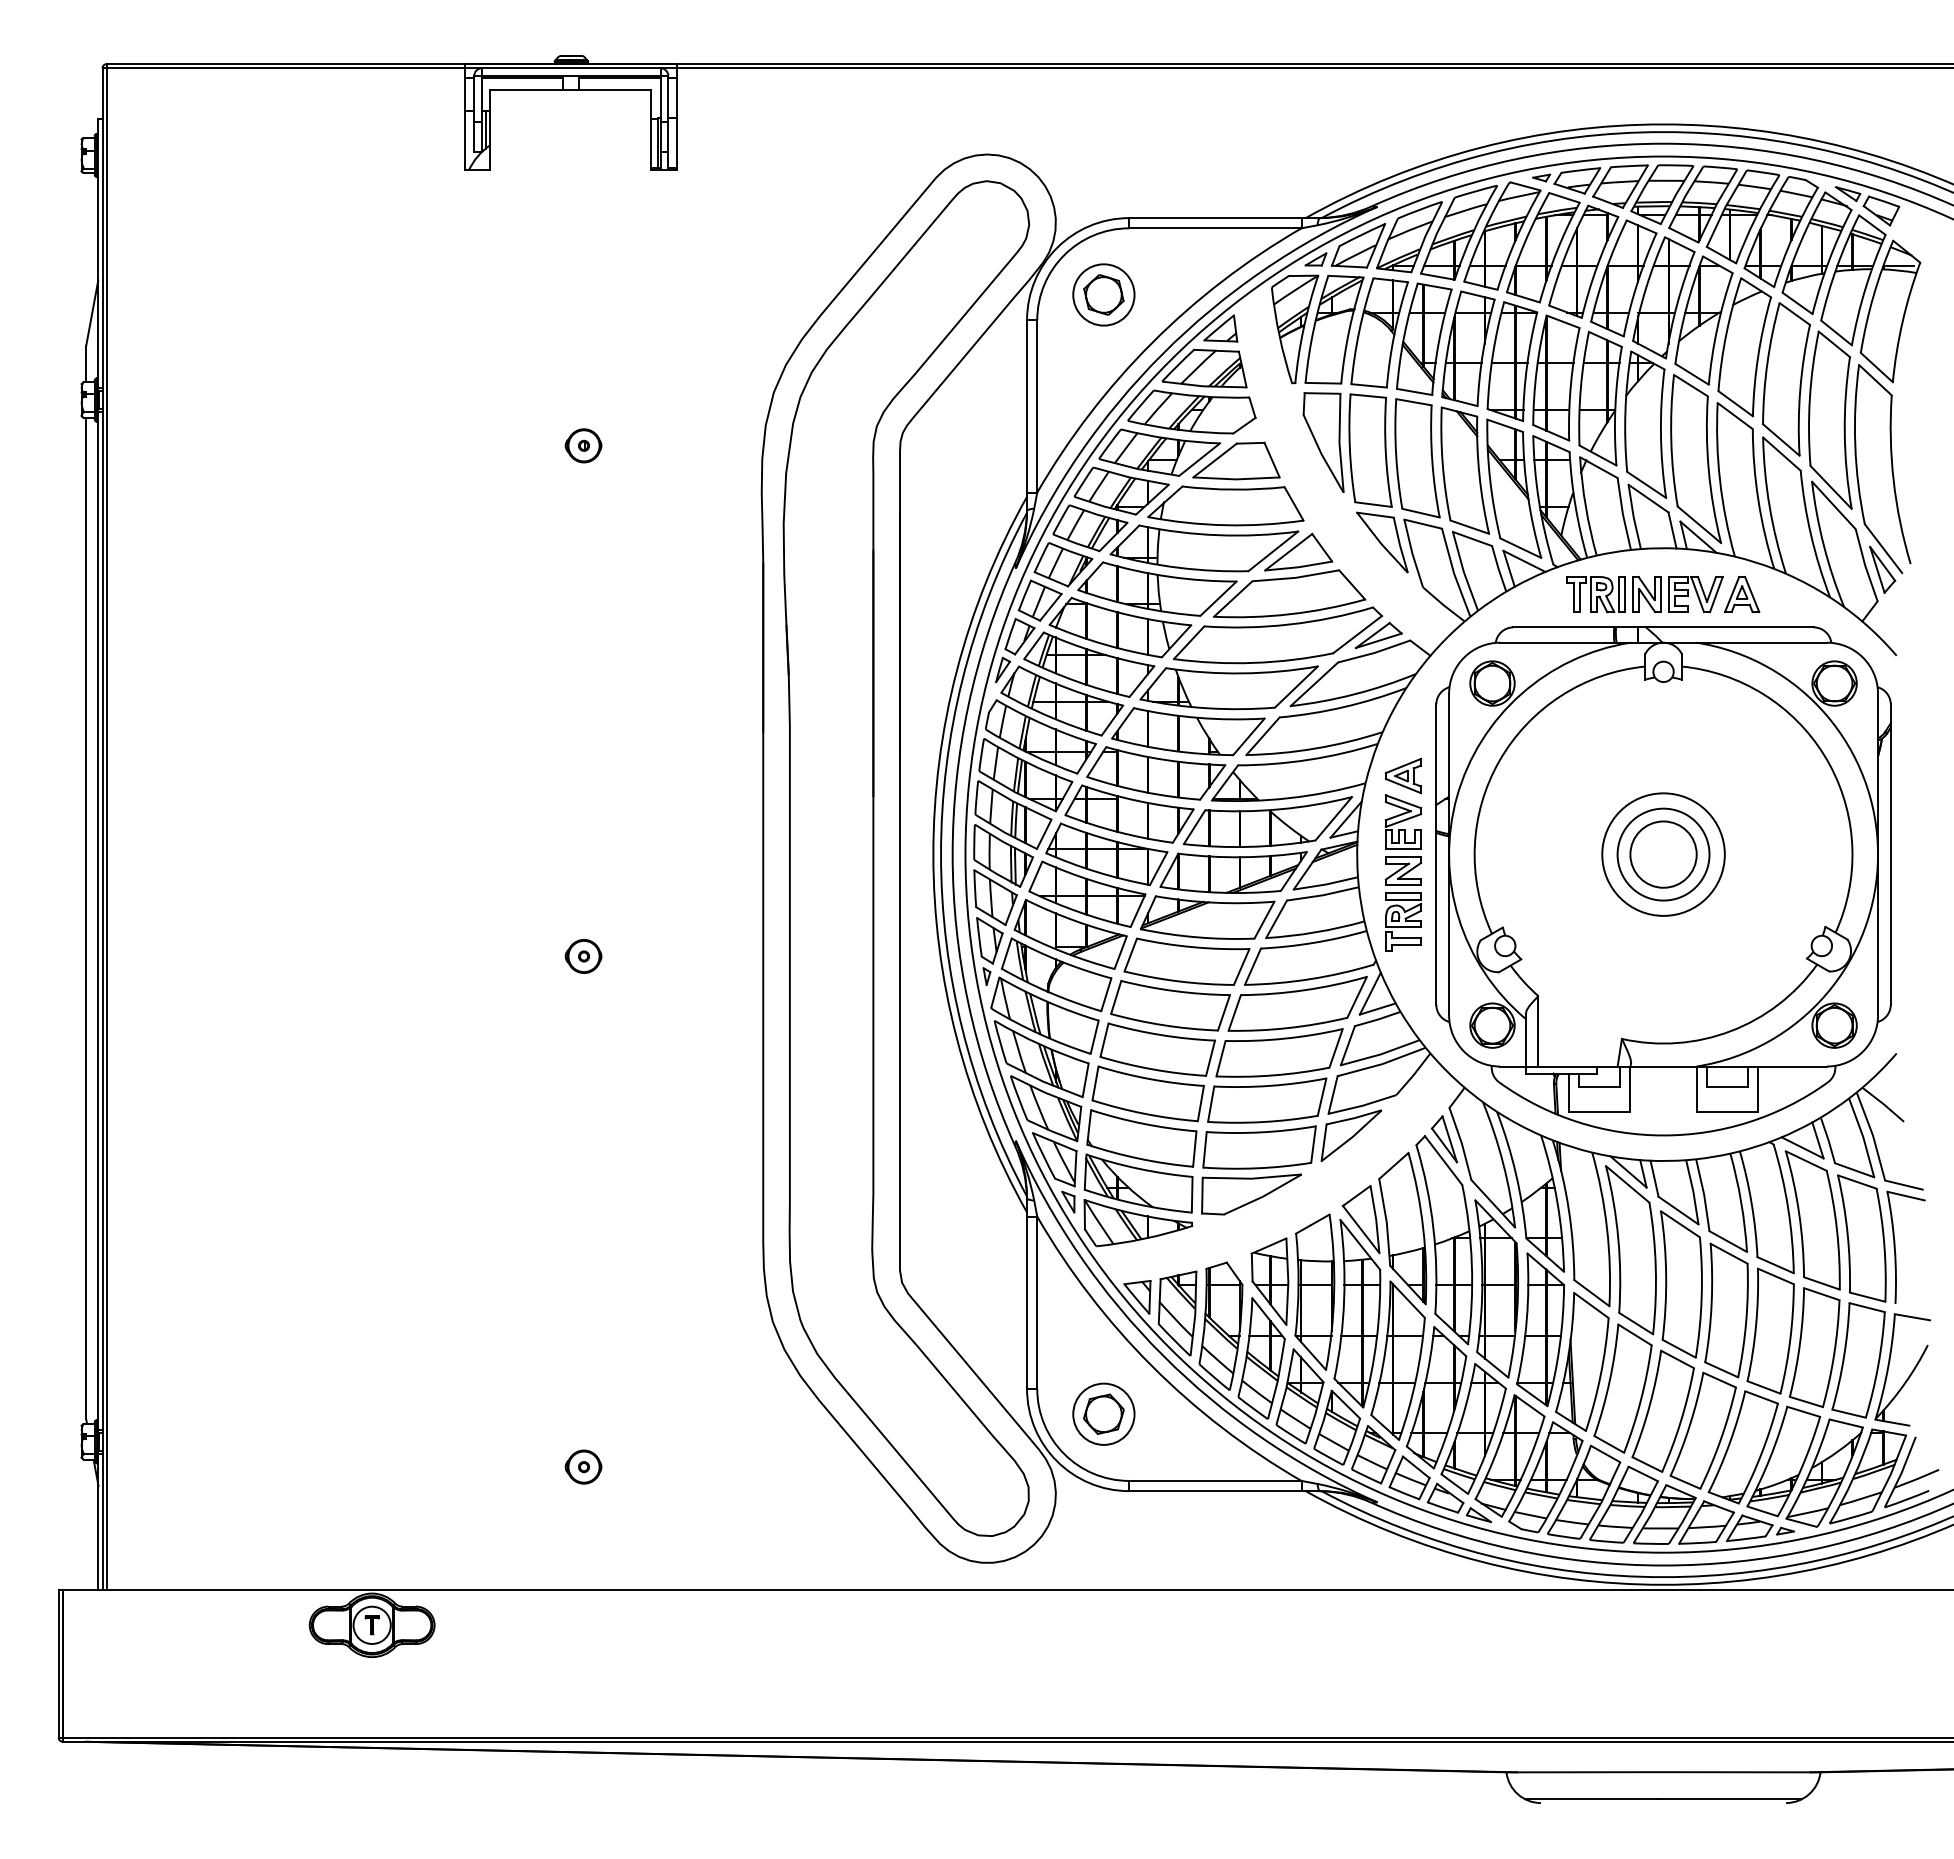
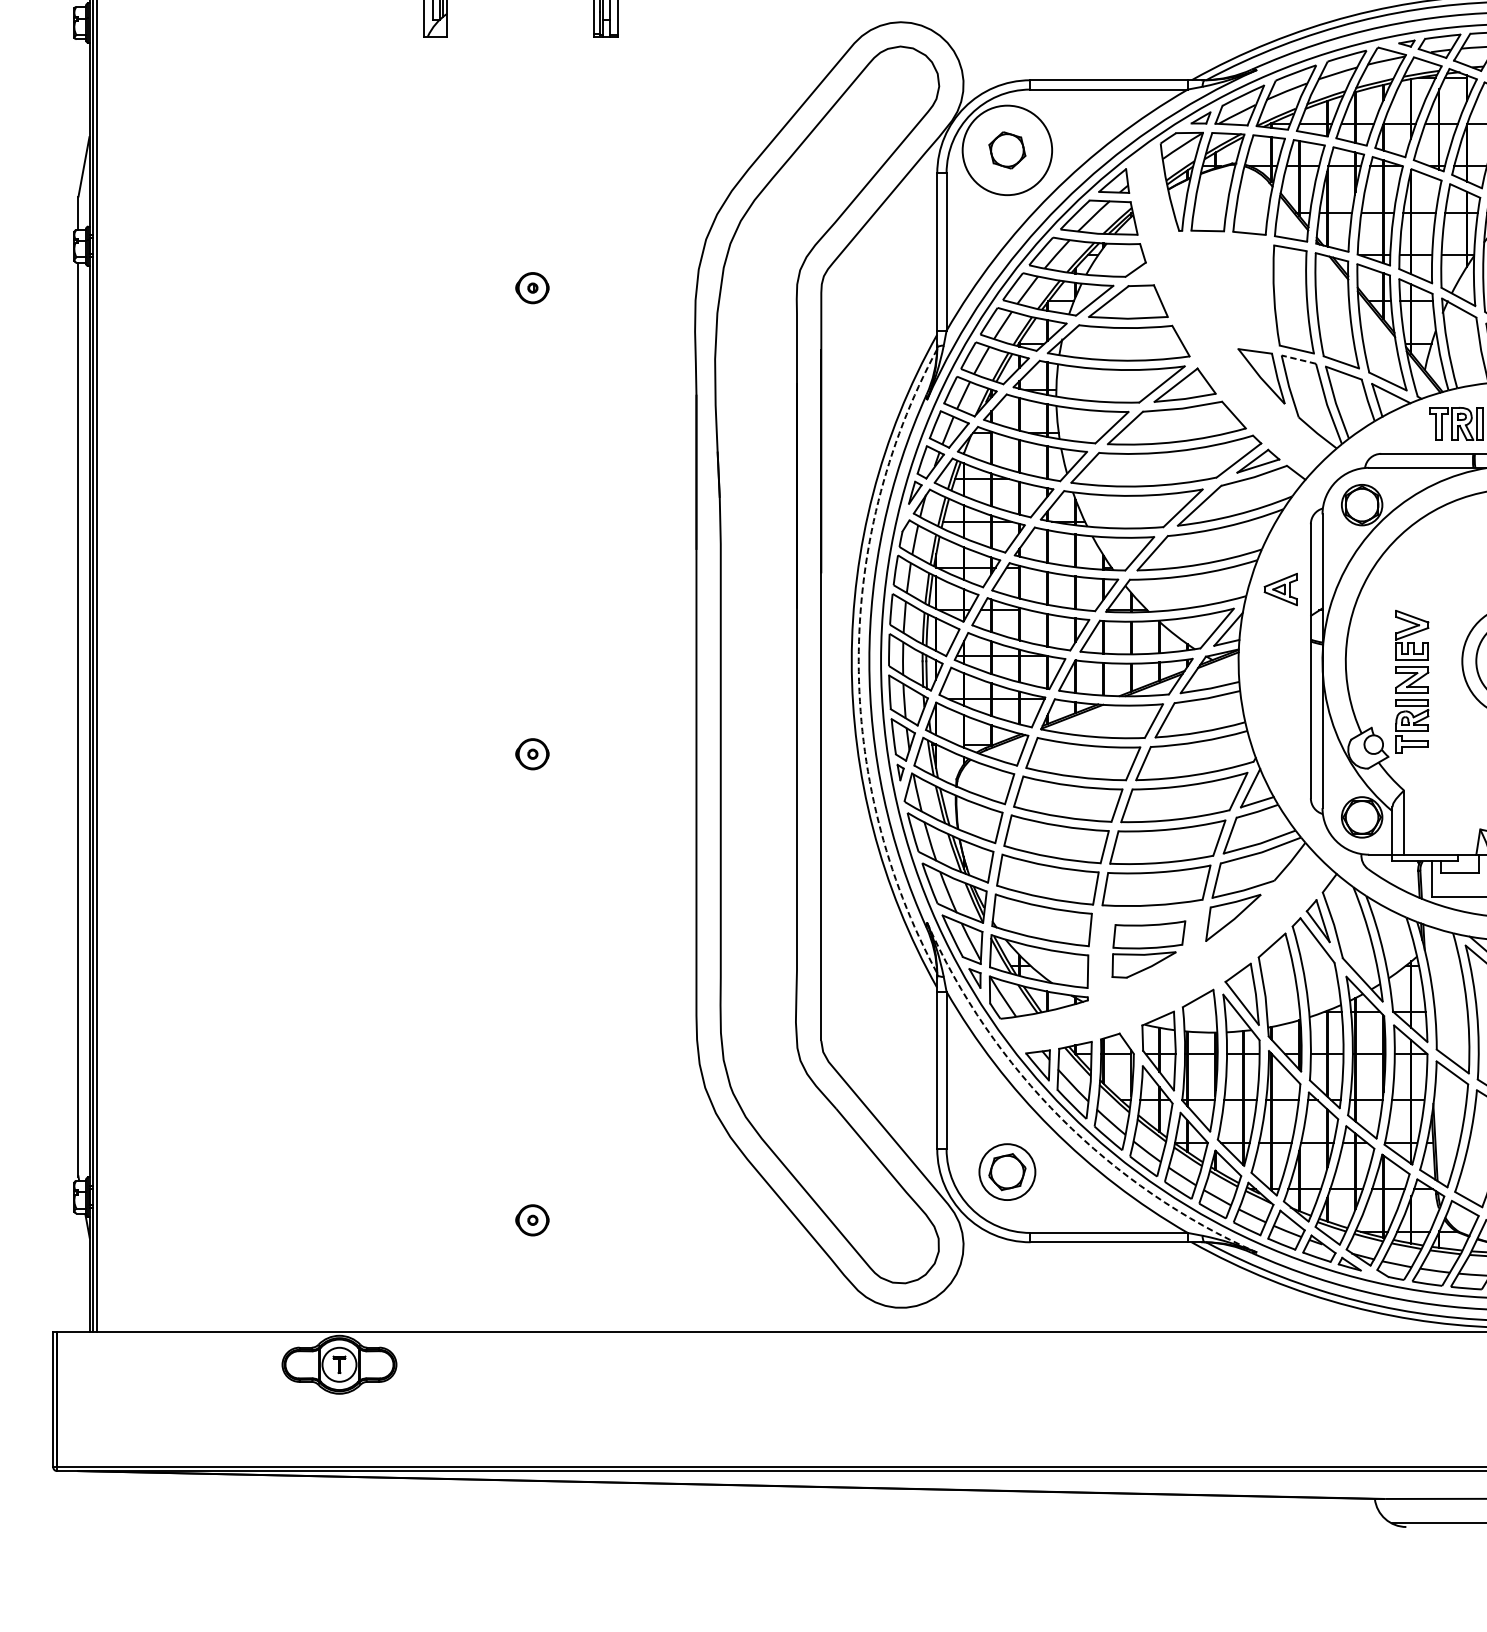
circle: (1103, 294) -> (1007, 149), size x1.6
part: (1347, 449) -> (1229, 291), removed
line: (1422, 524) -> (1298, 359), solid -> dashed
arc: (941, 854) -> (859, 661), solid -> dashed
part: (1403, 872) -> (1412, 681), moved
part: (1258, 1170) -> (1148, 949), size x0.7
arc: (1162, 1355) -> (1060, 1118), solid -> dashed

